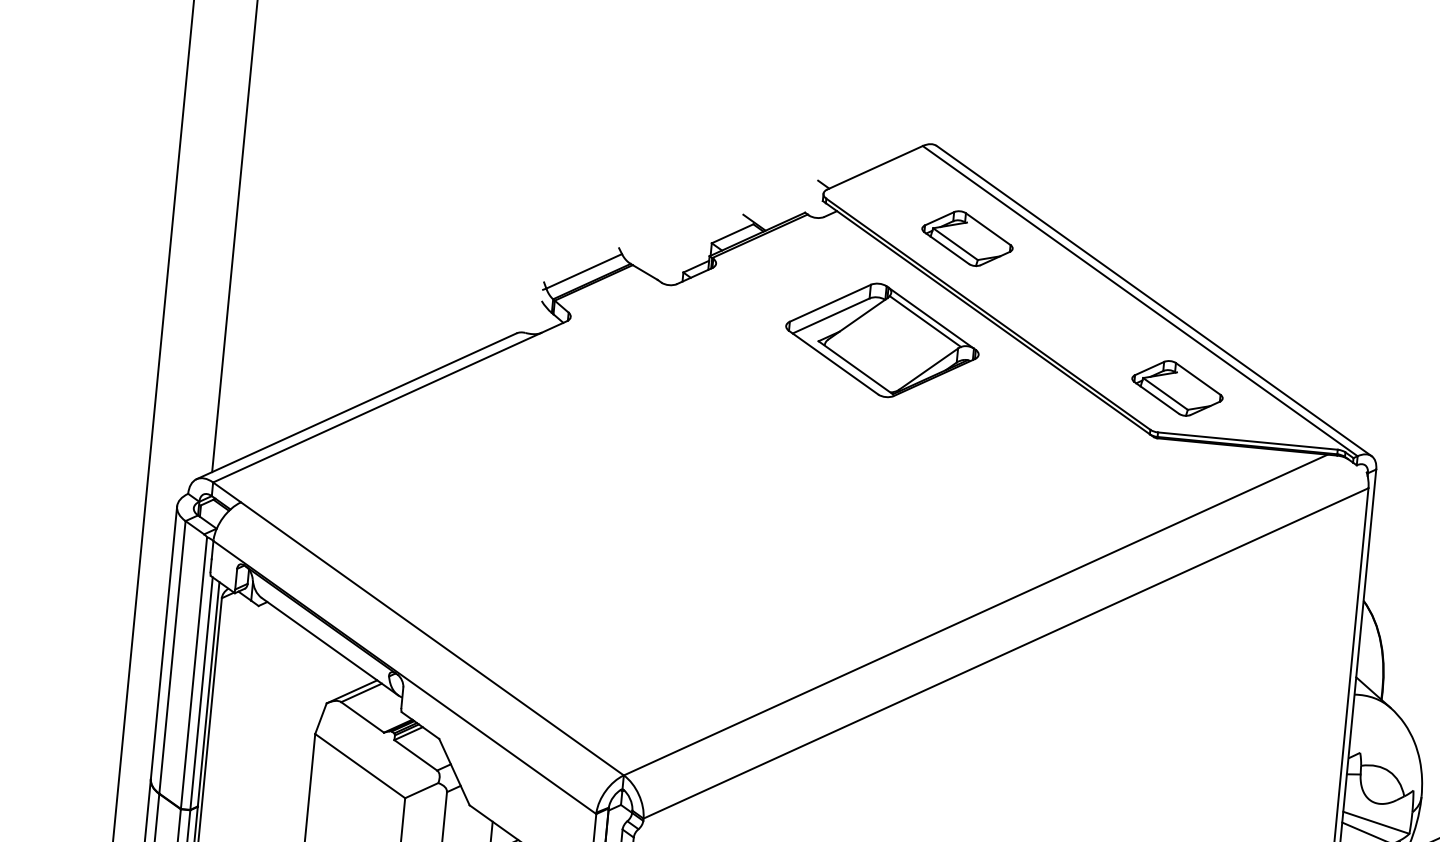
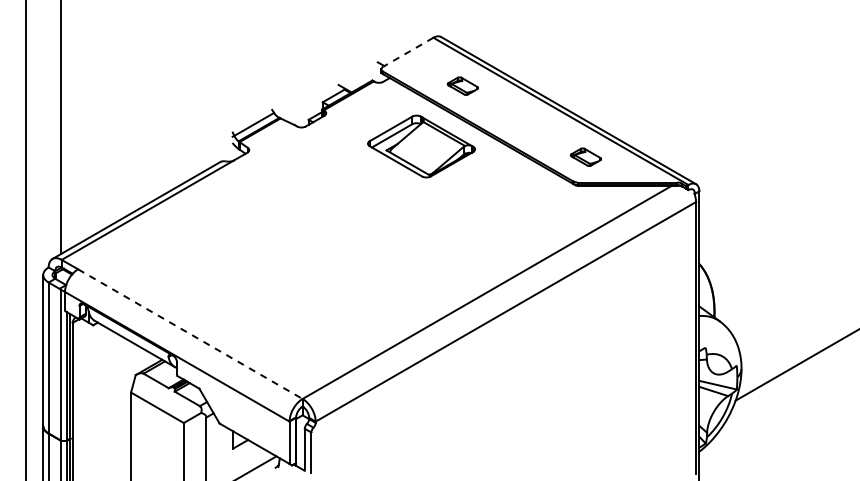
line: (875, 168) -> (408, 52), solid -> dashed
part: (966, 237) -> (462, 85), size x0.6
part: (1176, 386) -> (585, 156), size x0.6
line: (432, 639) -> (190, 334), solid -> dashed

